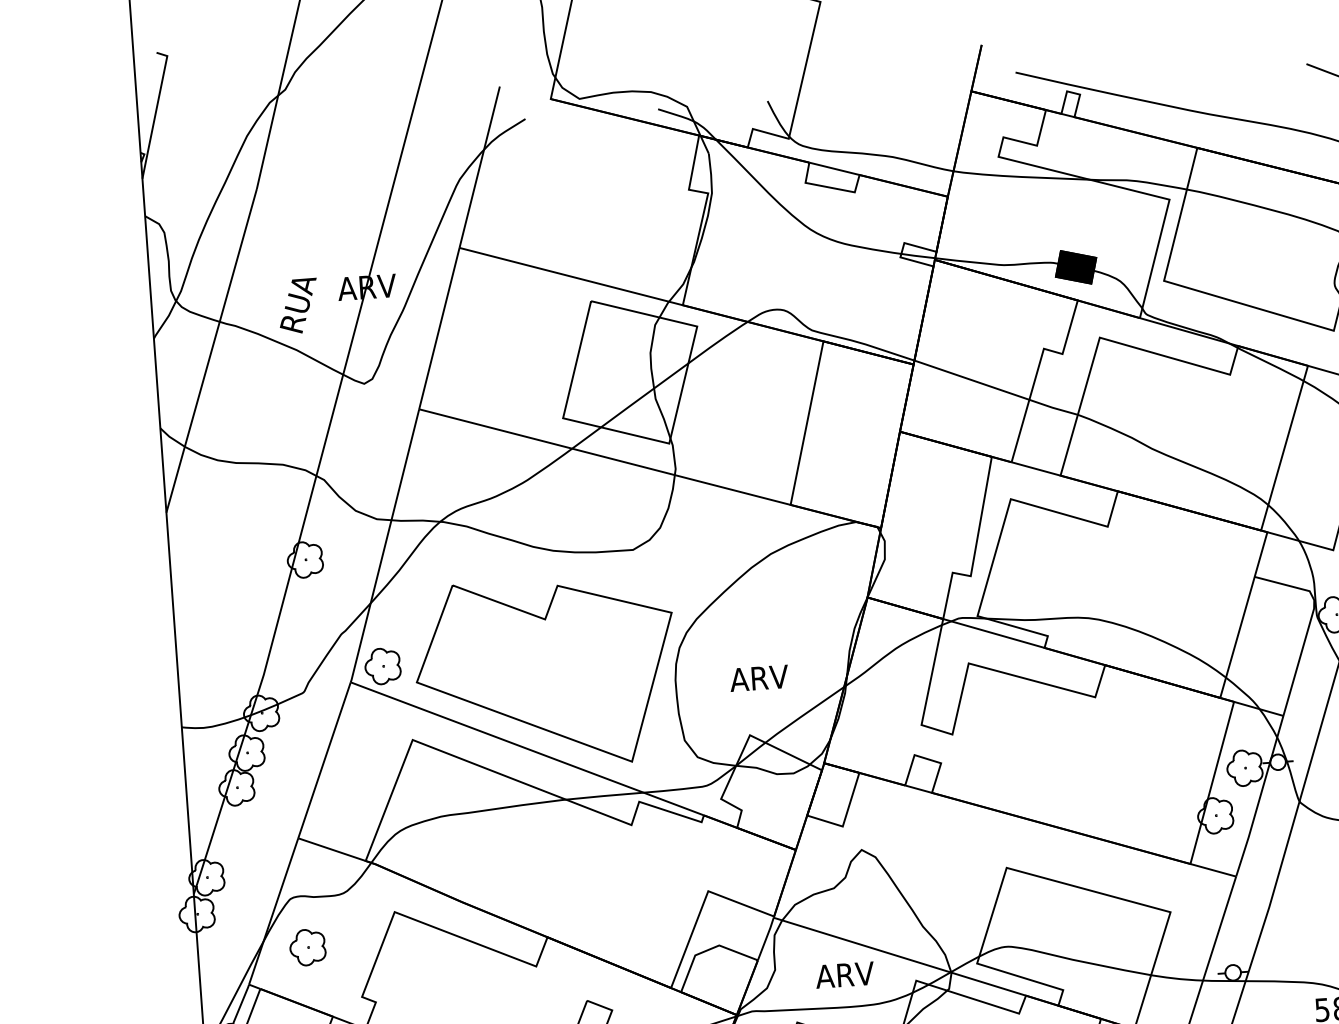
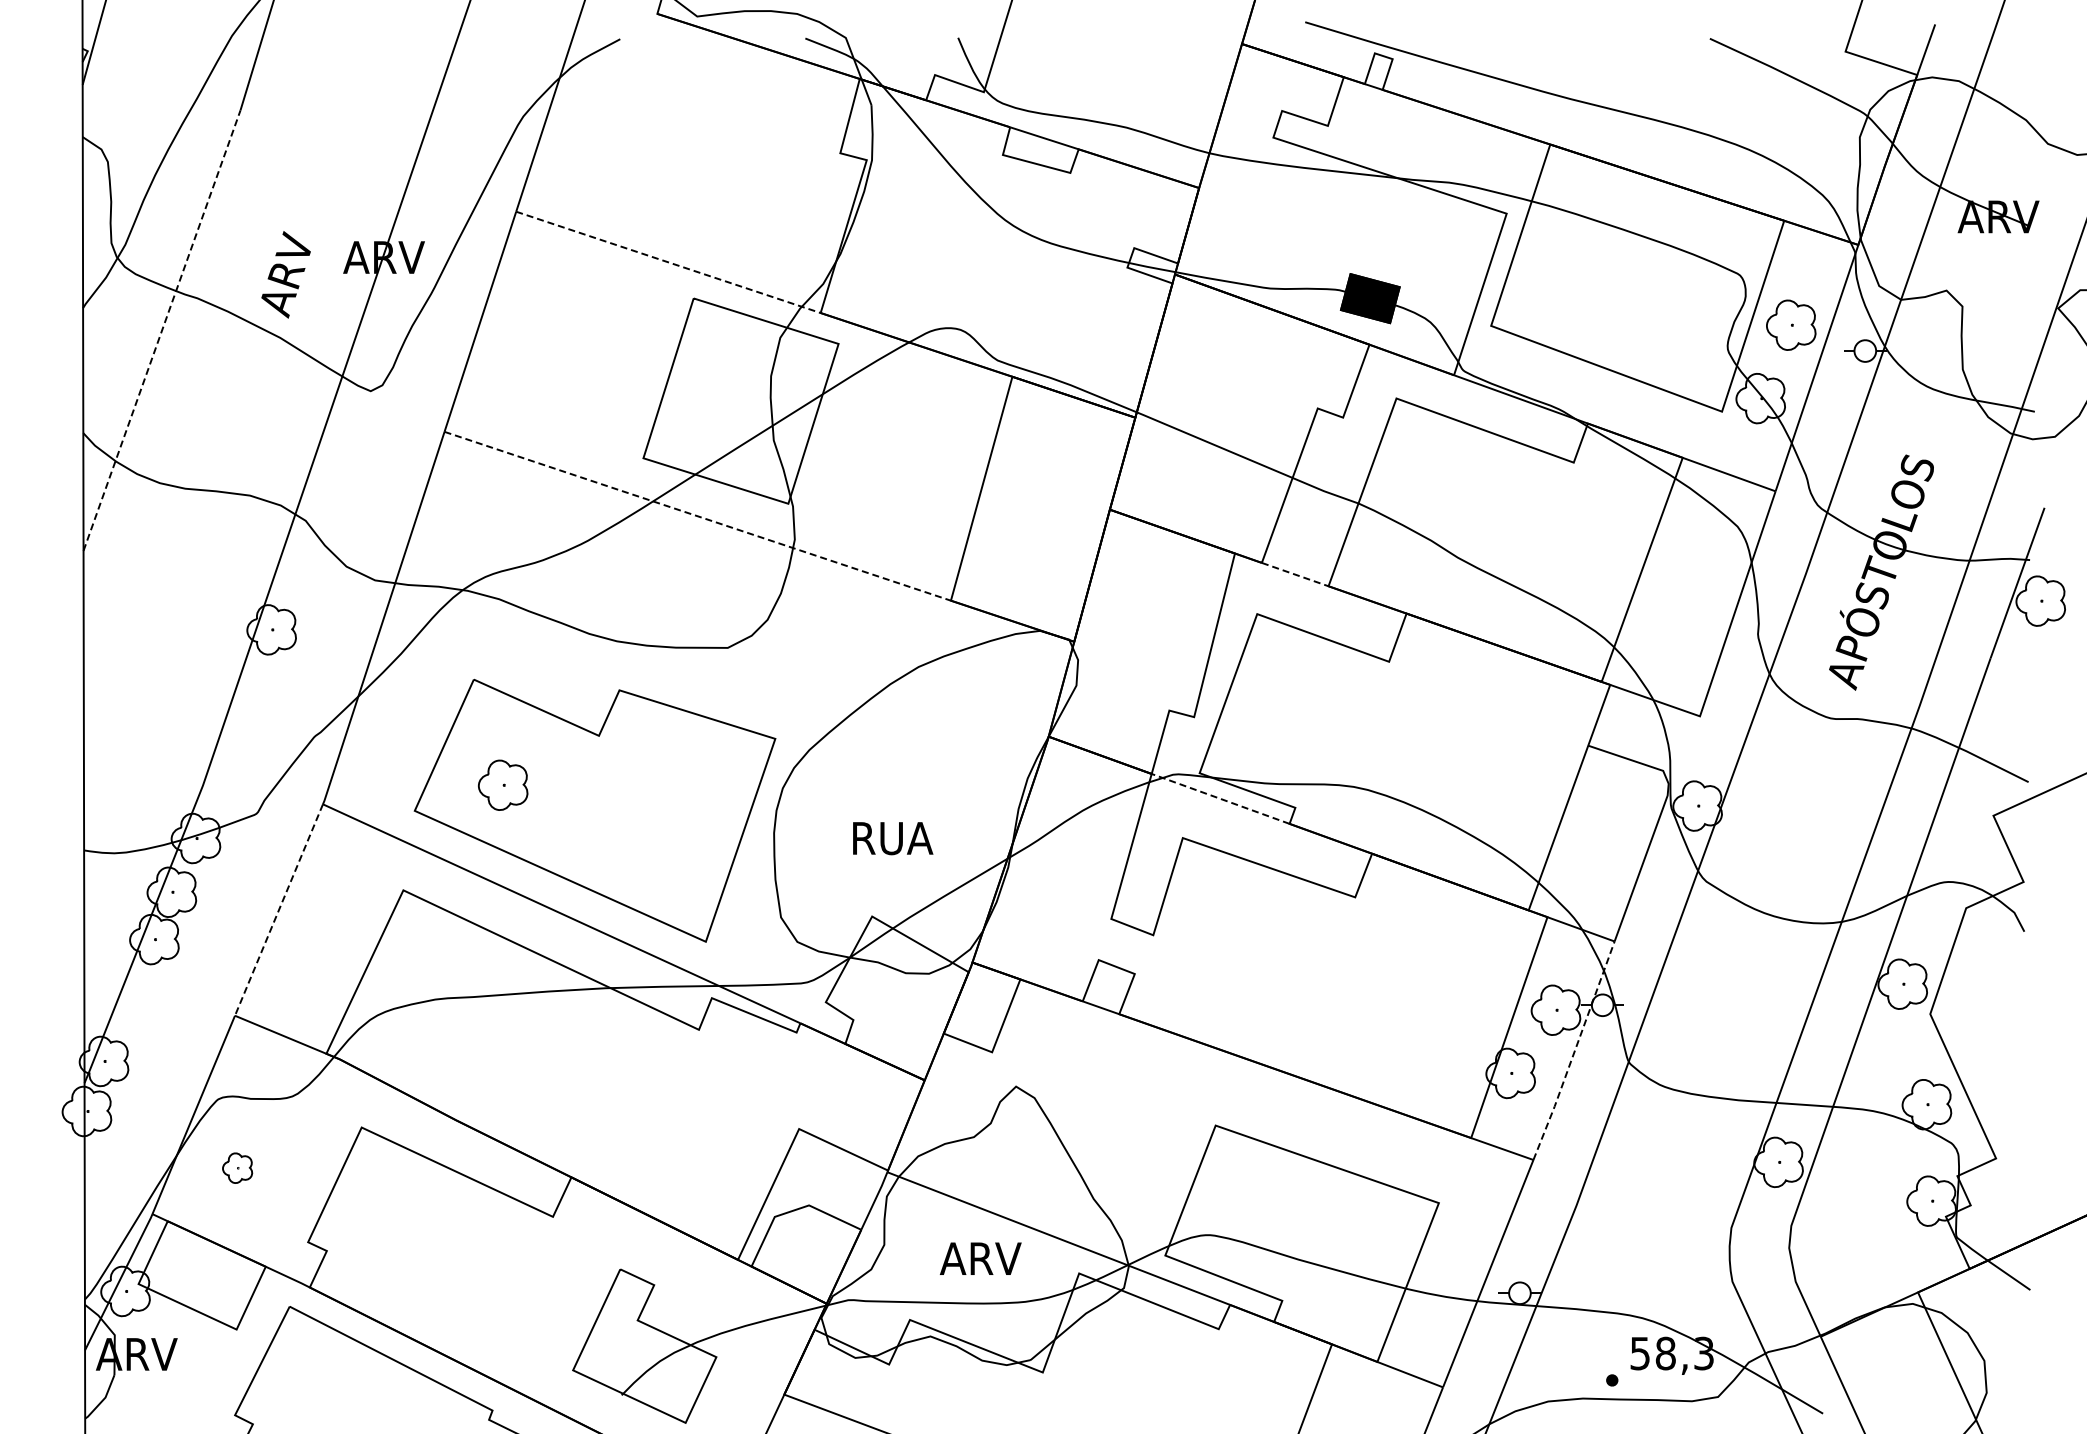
line: (571, 276) -> (668, 262), solid -> dashed
text: (298, 304) -> (286, 274), RUA -> ARV
line: (211, 350) -> (162, 330), solid -> dashed
line: (604, 457) -> (697, 516), solid -> dashed
line: (1036, 468) -> (1295, 574), solid -> dashed
line: (993, 633) -> (1220, 798), solid -> dashed
part: (383, 665) -> (503, 784), moved
text: (759, 678) -> (891, 838), ARV -> RUA
line: (324, 760) -> (278, 910), solid -> dashed
line: (1260, 796) -> (1574, 1051), solid -> dashed
part: (307, 946) -> (237, 1167), size x0.6

